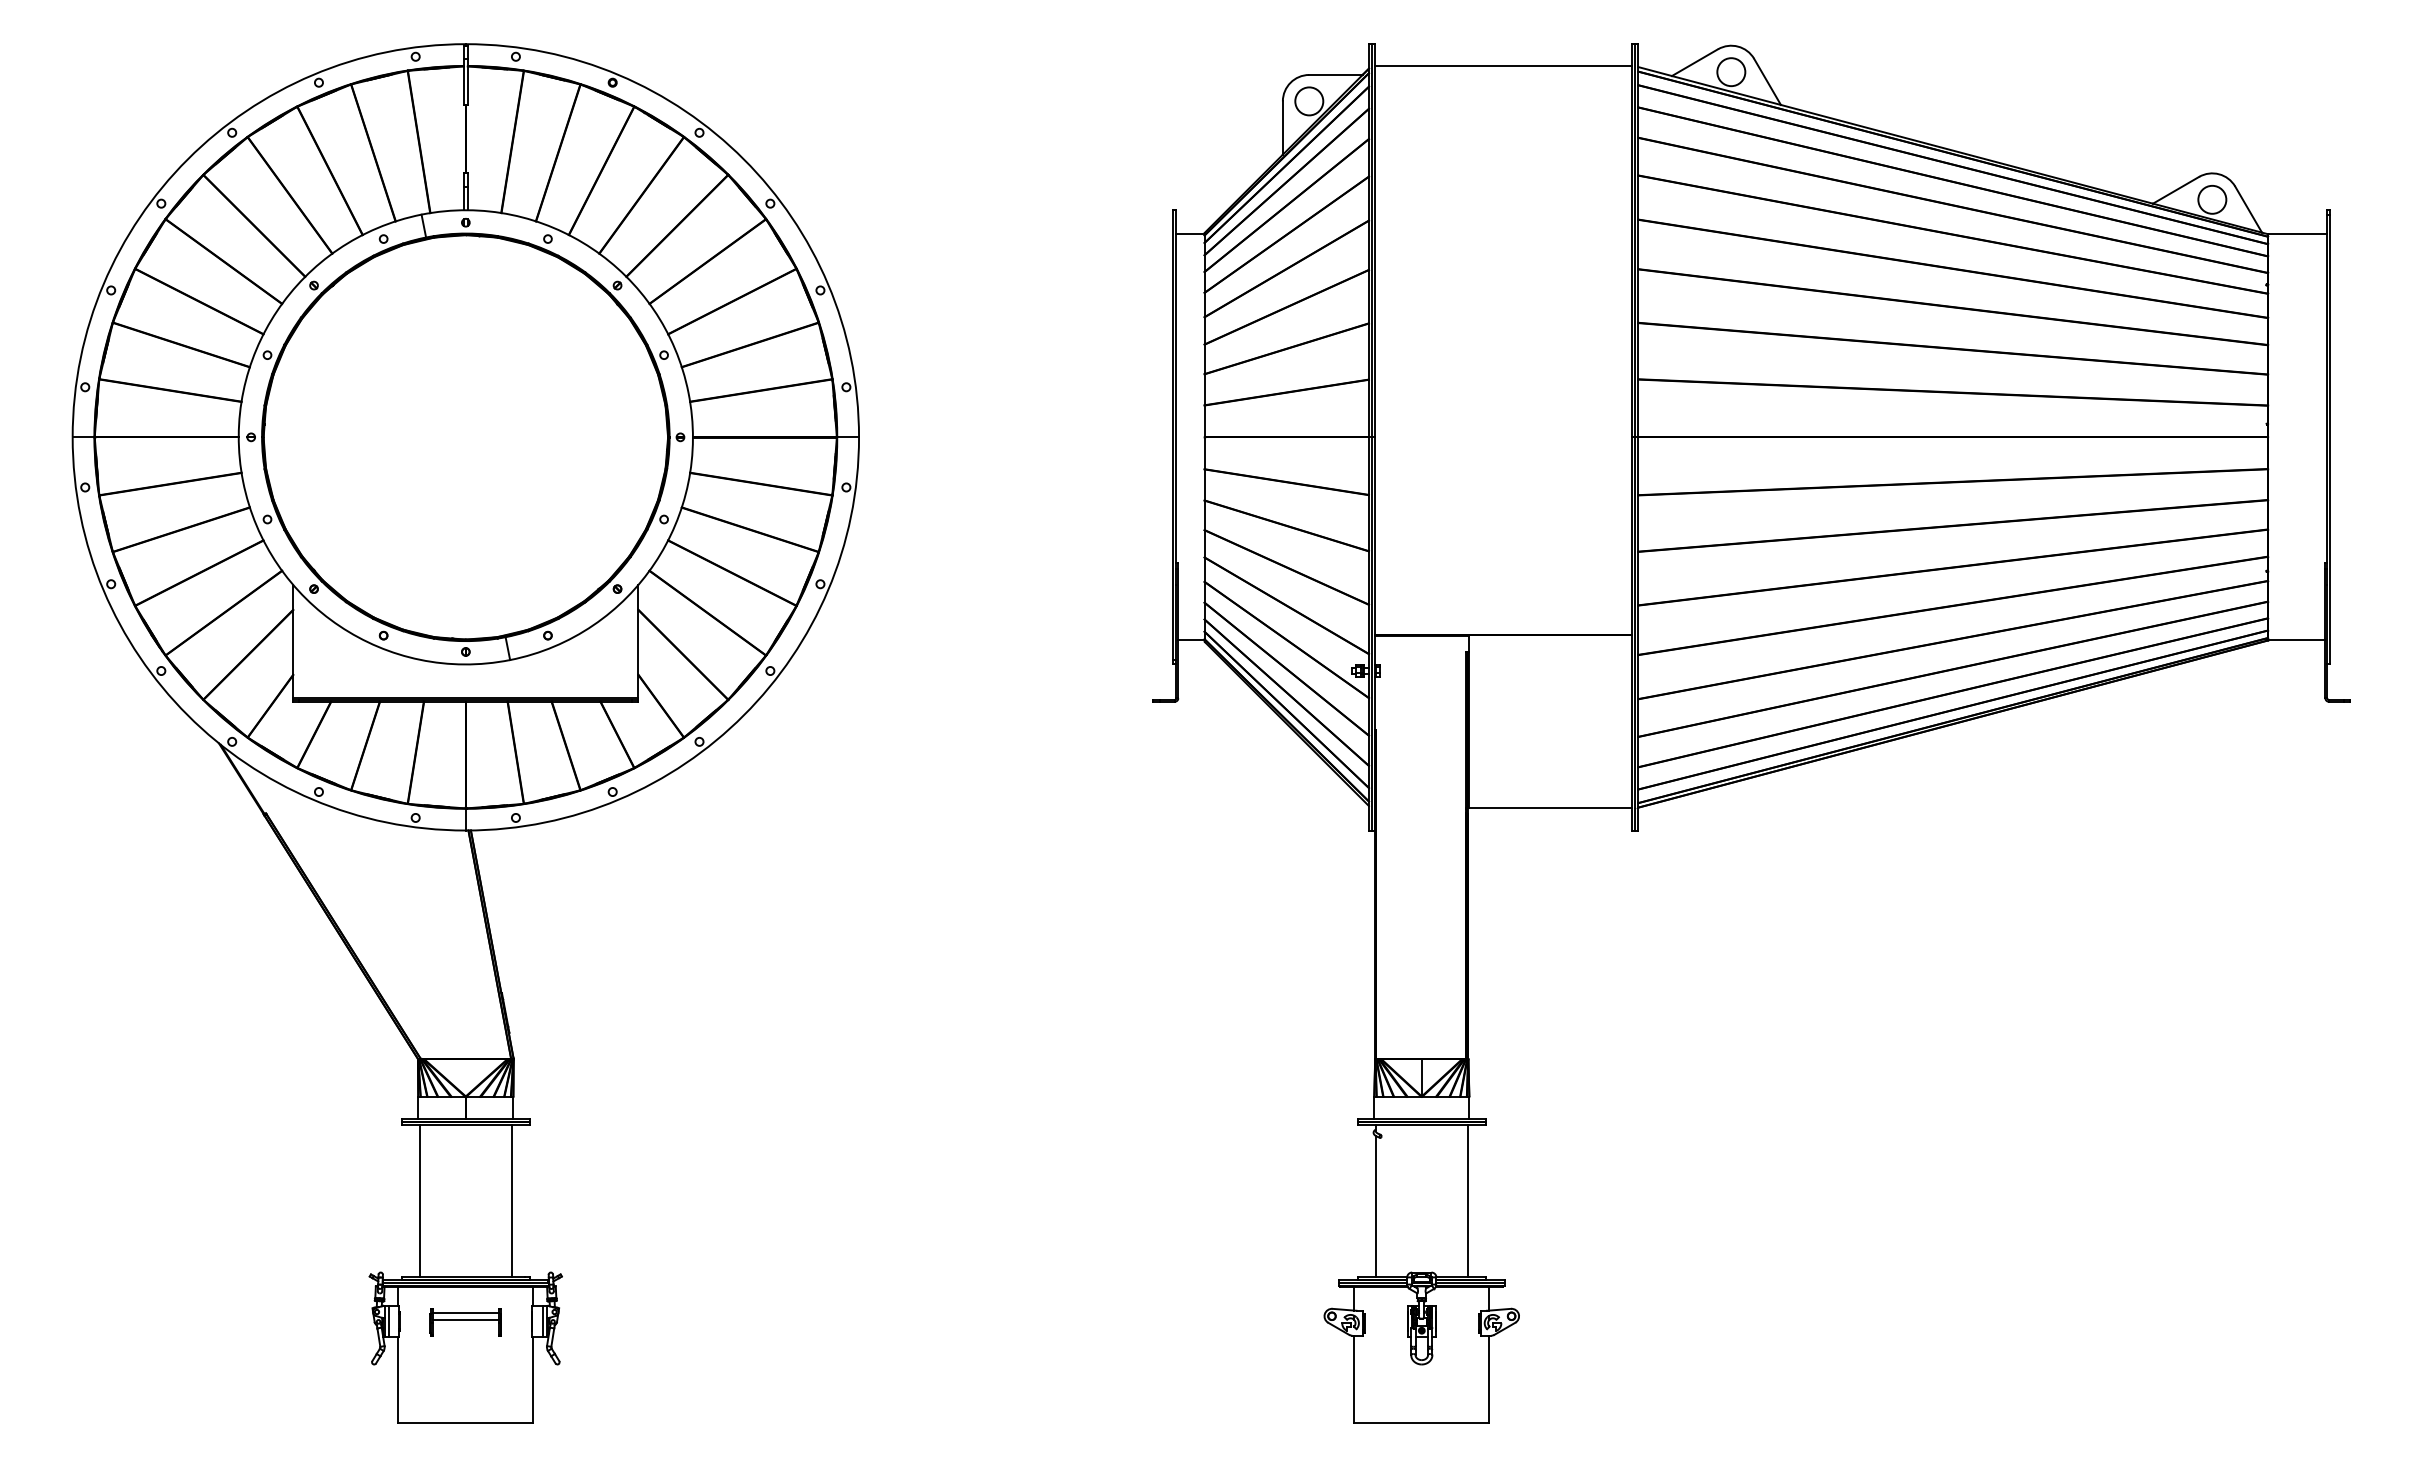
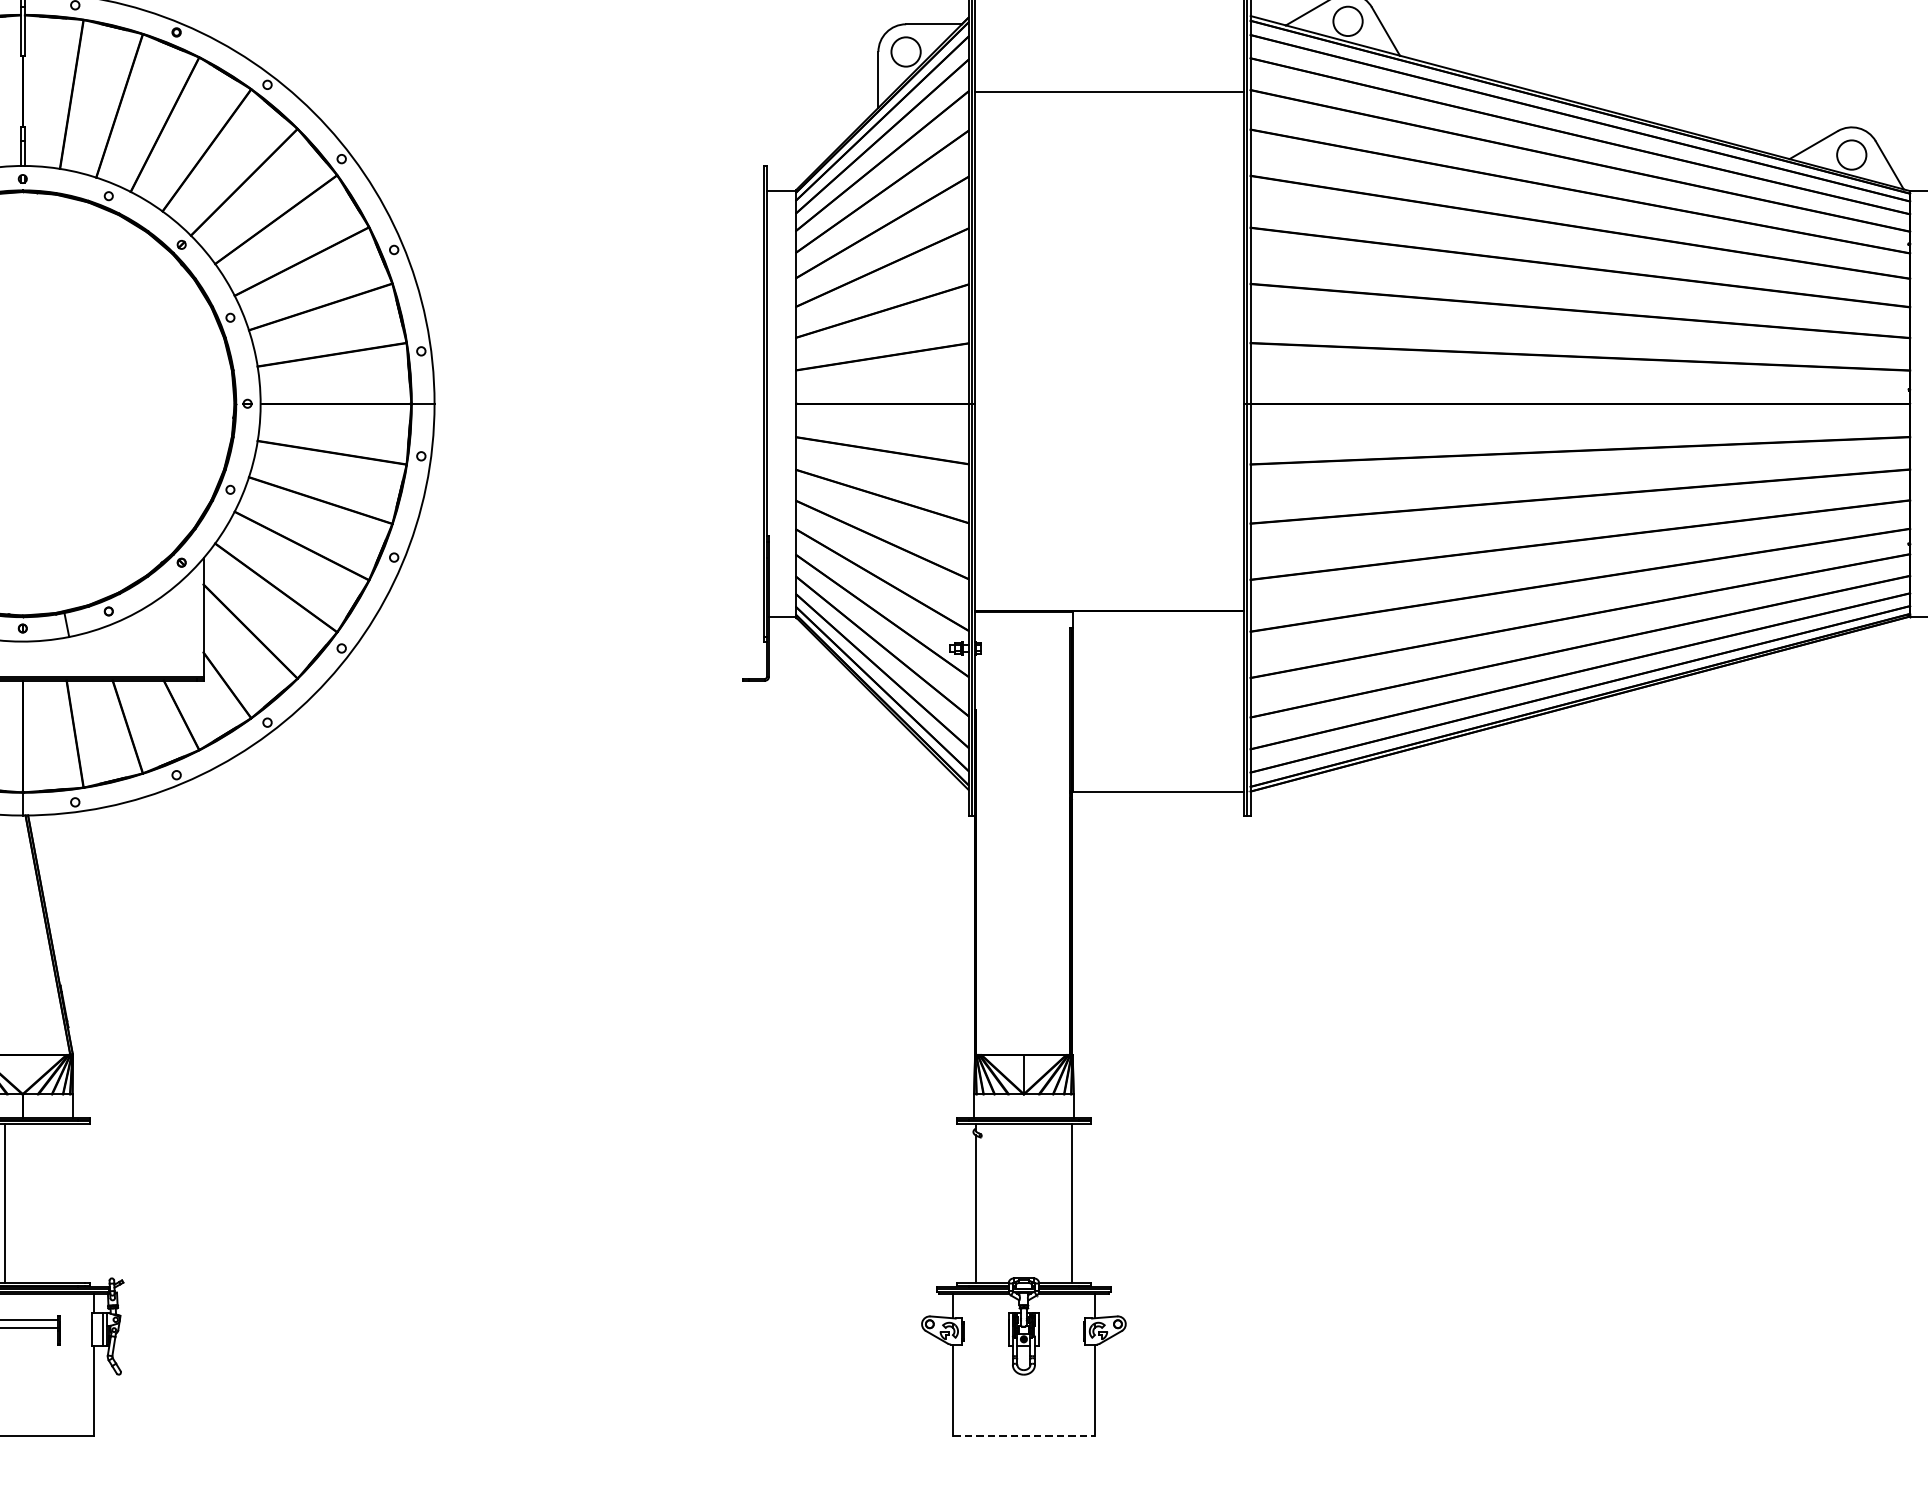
line: (1503, 66) -> (1109, 91), moved
line: (511, 1200) -> (4, 1202), moved
line: (1422, 1422) -> (1024, 1435), solid -> dashed

